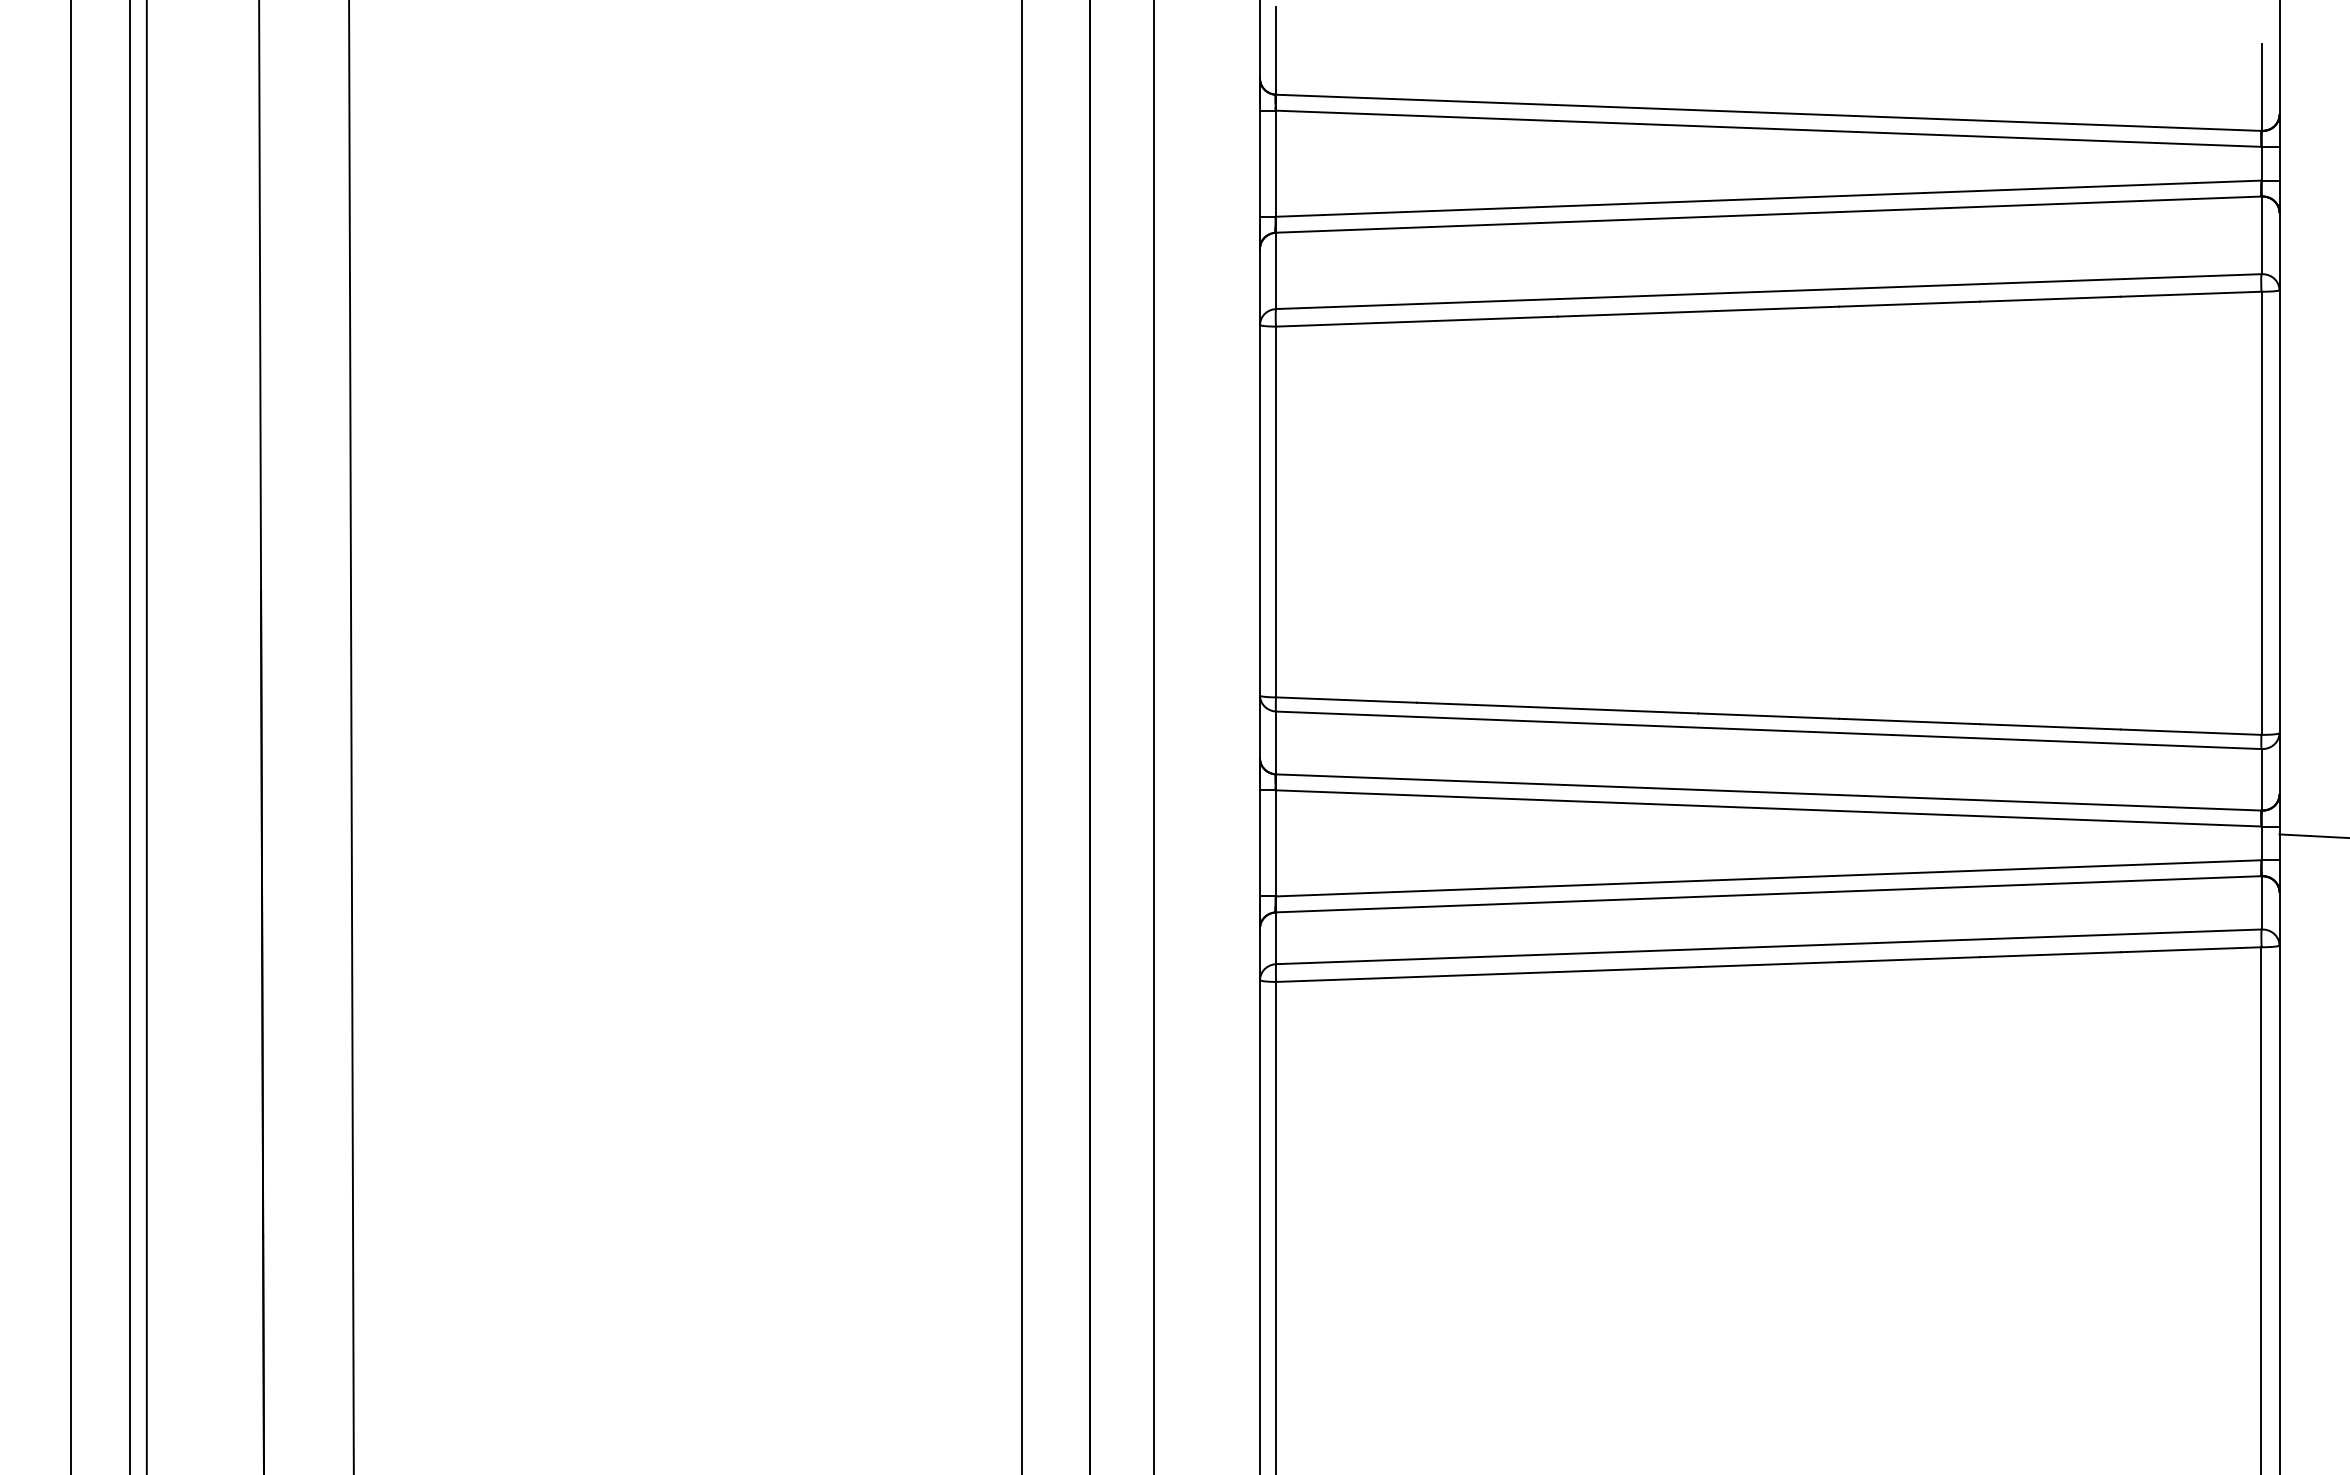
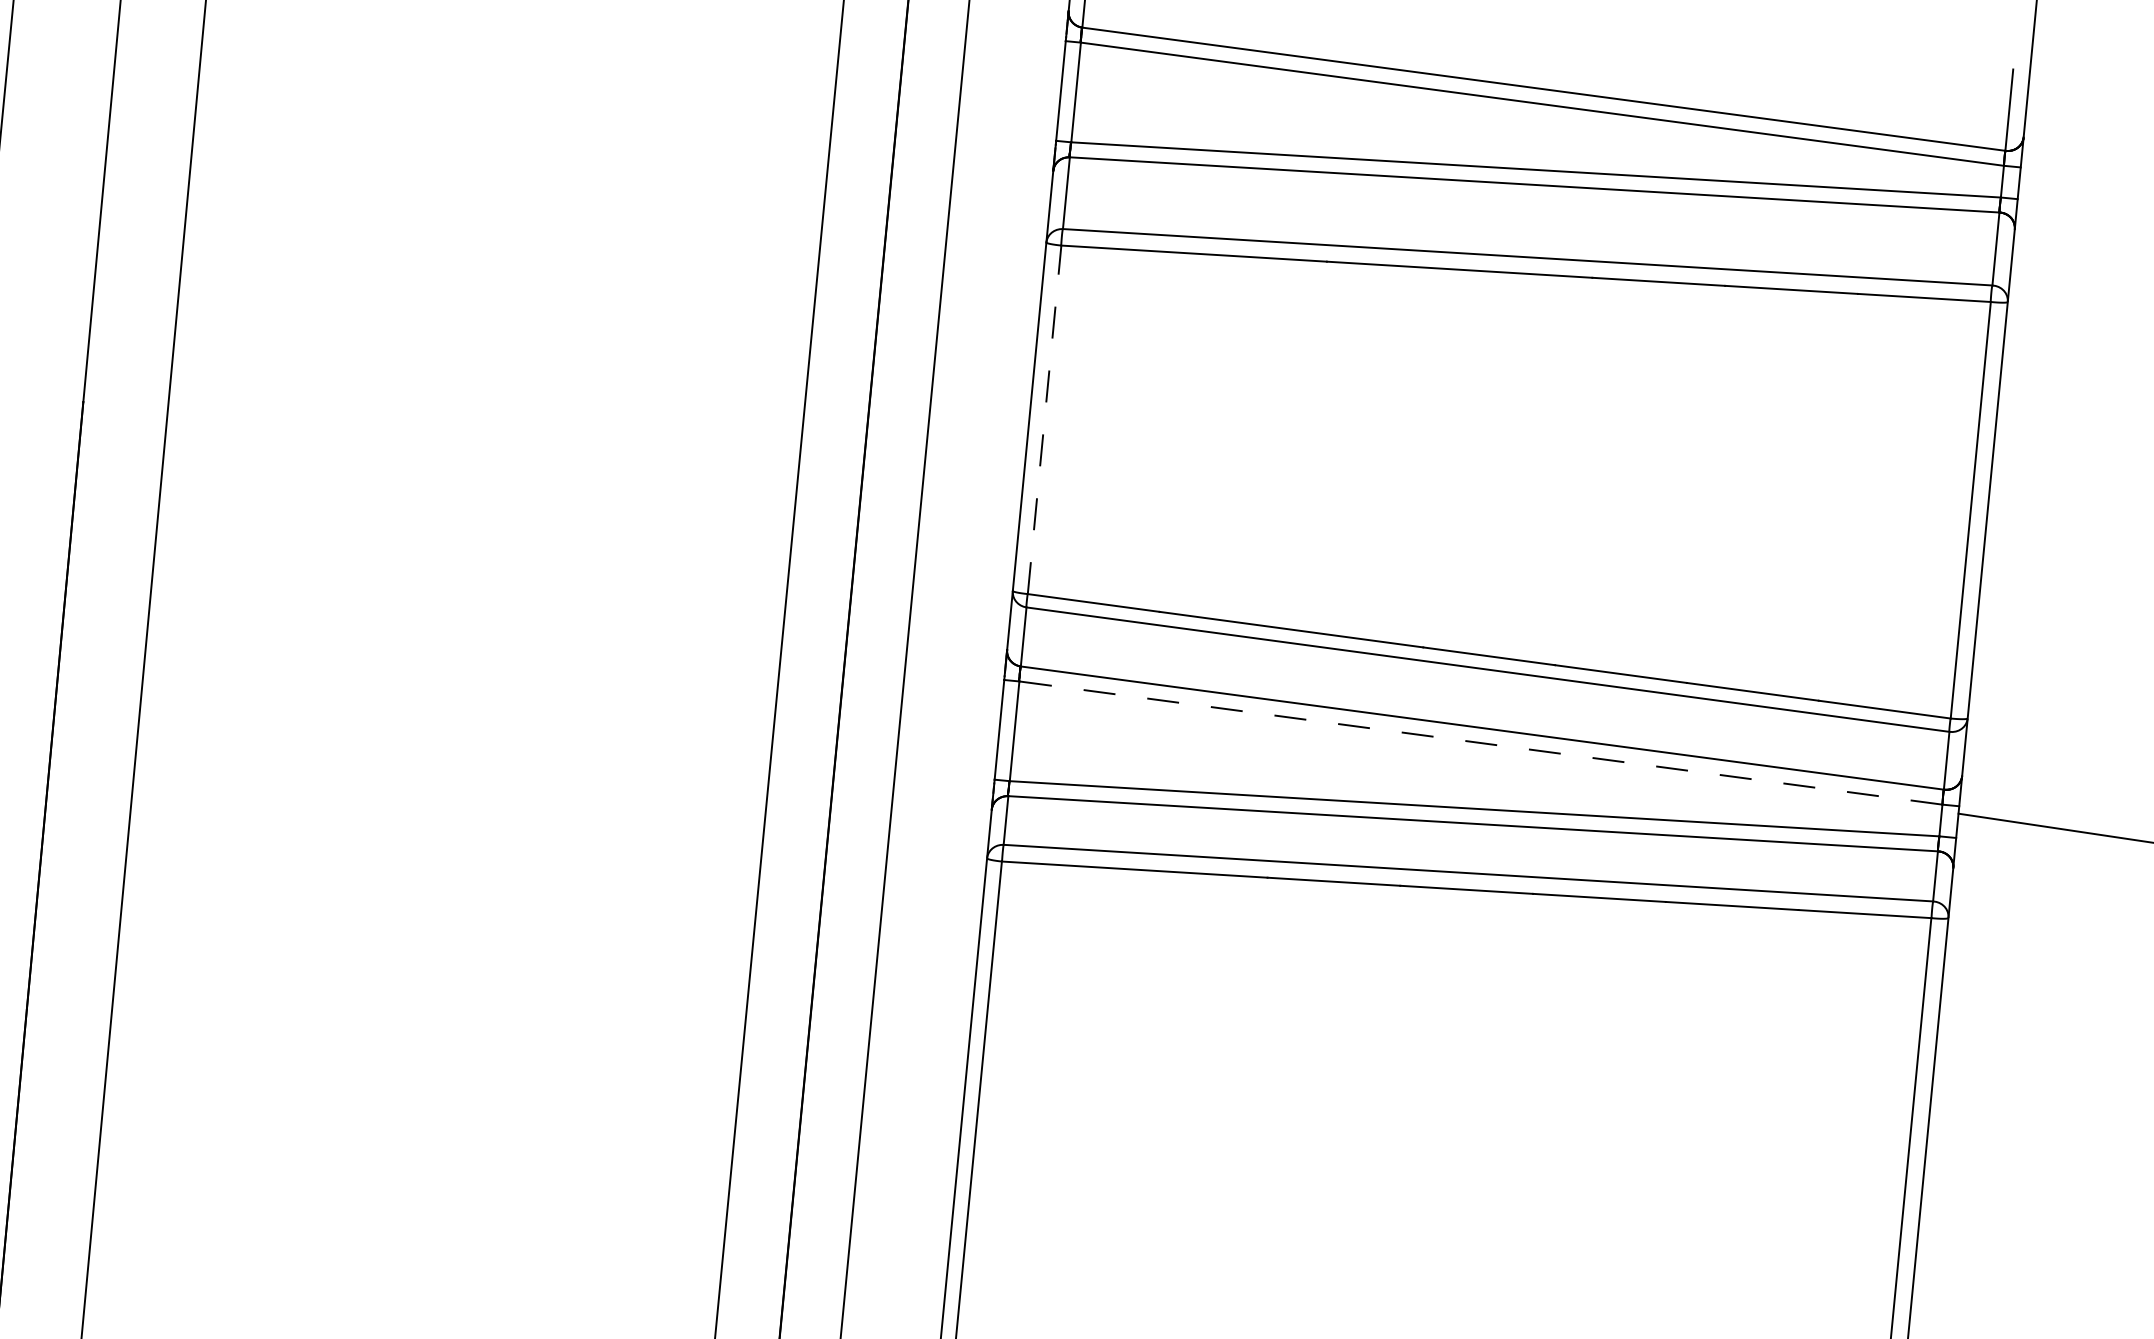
line: (1276, 511) -> (1044, 419), solid -> dashed
line: (1768, 808) -> (1480, 743), solid -> dashed

